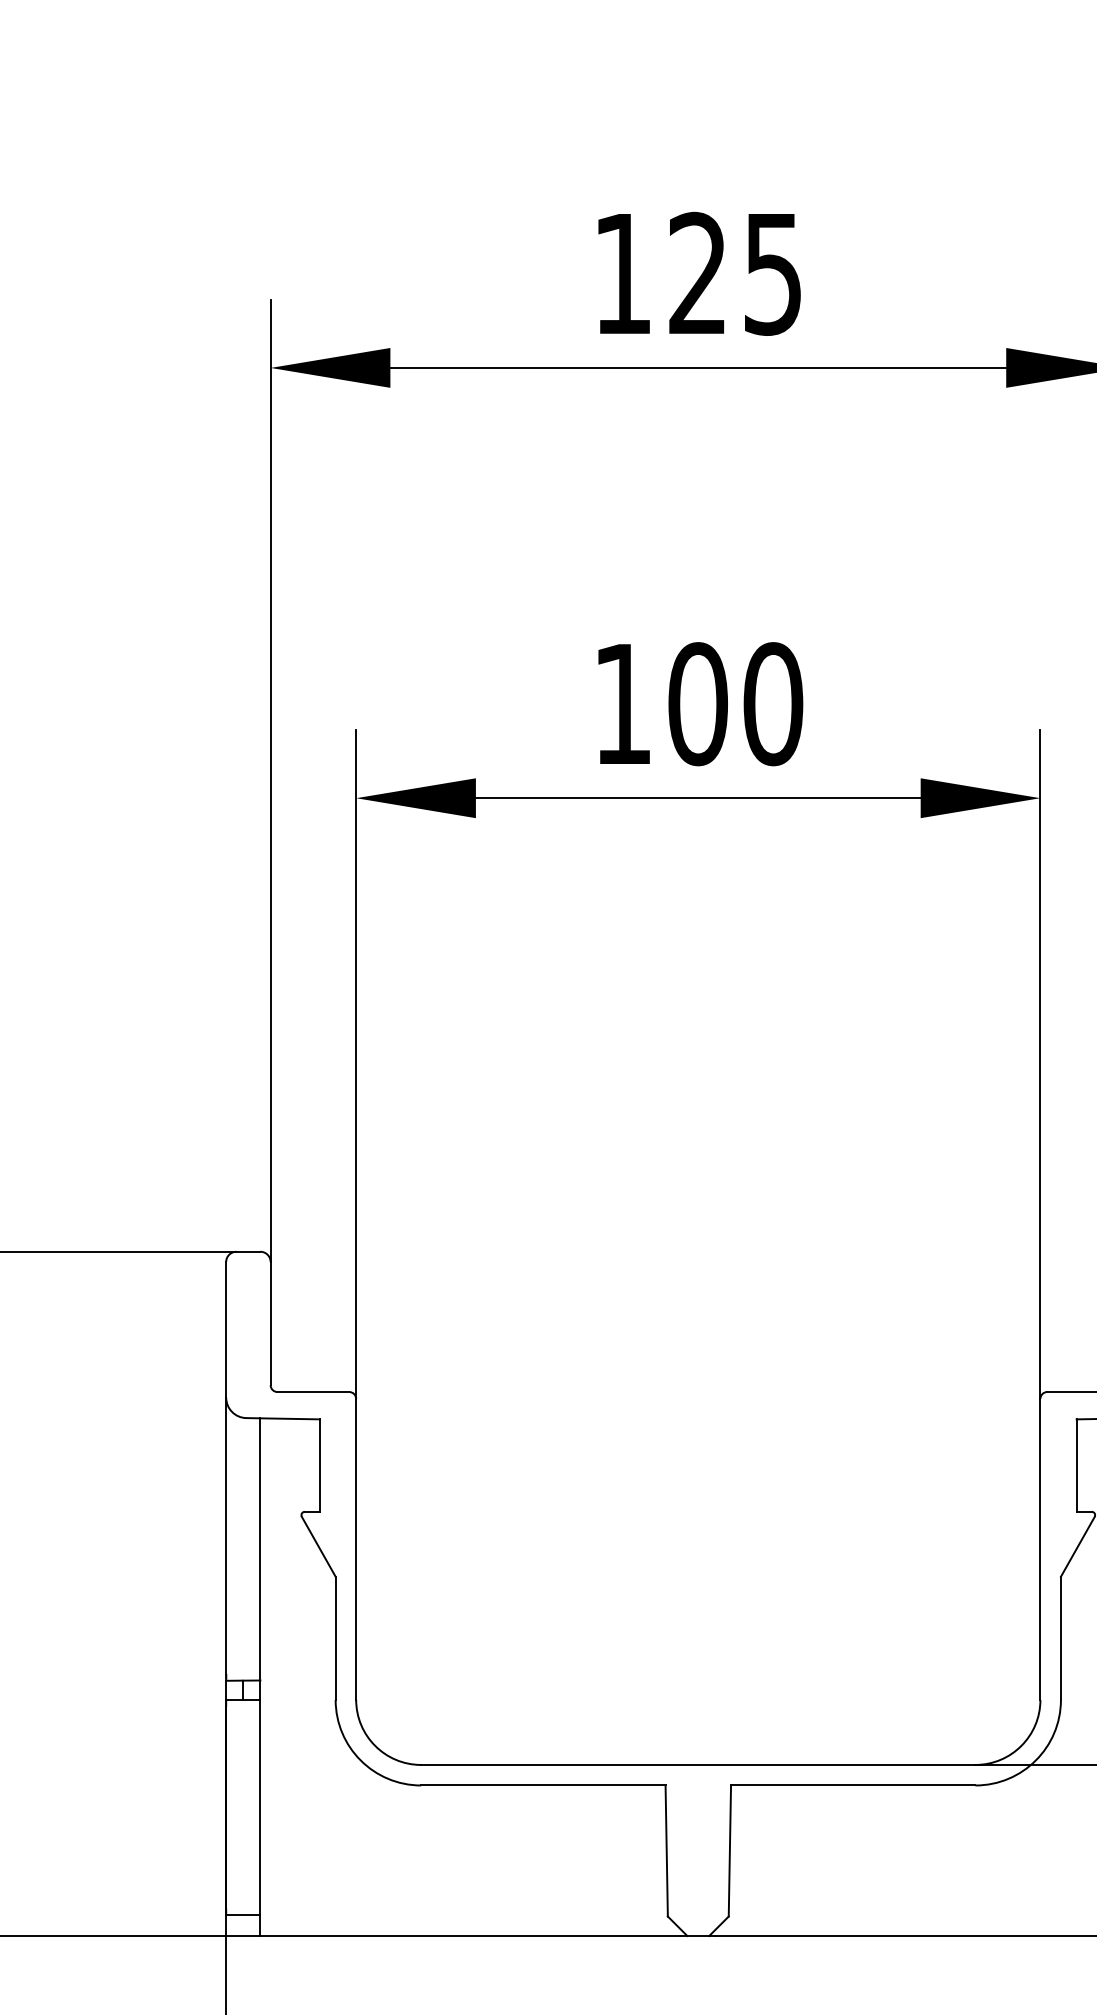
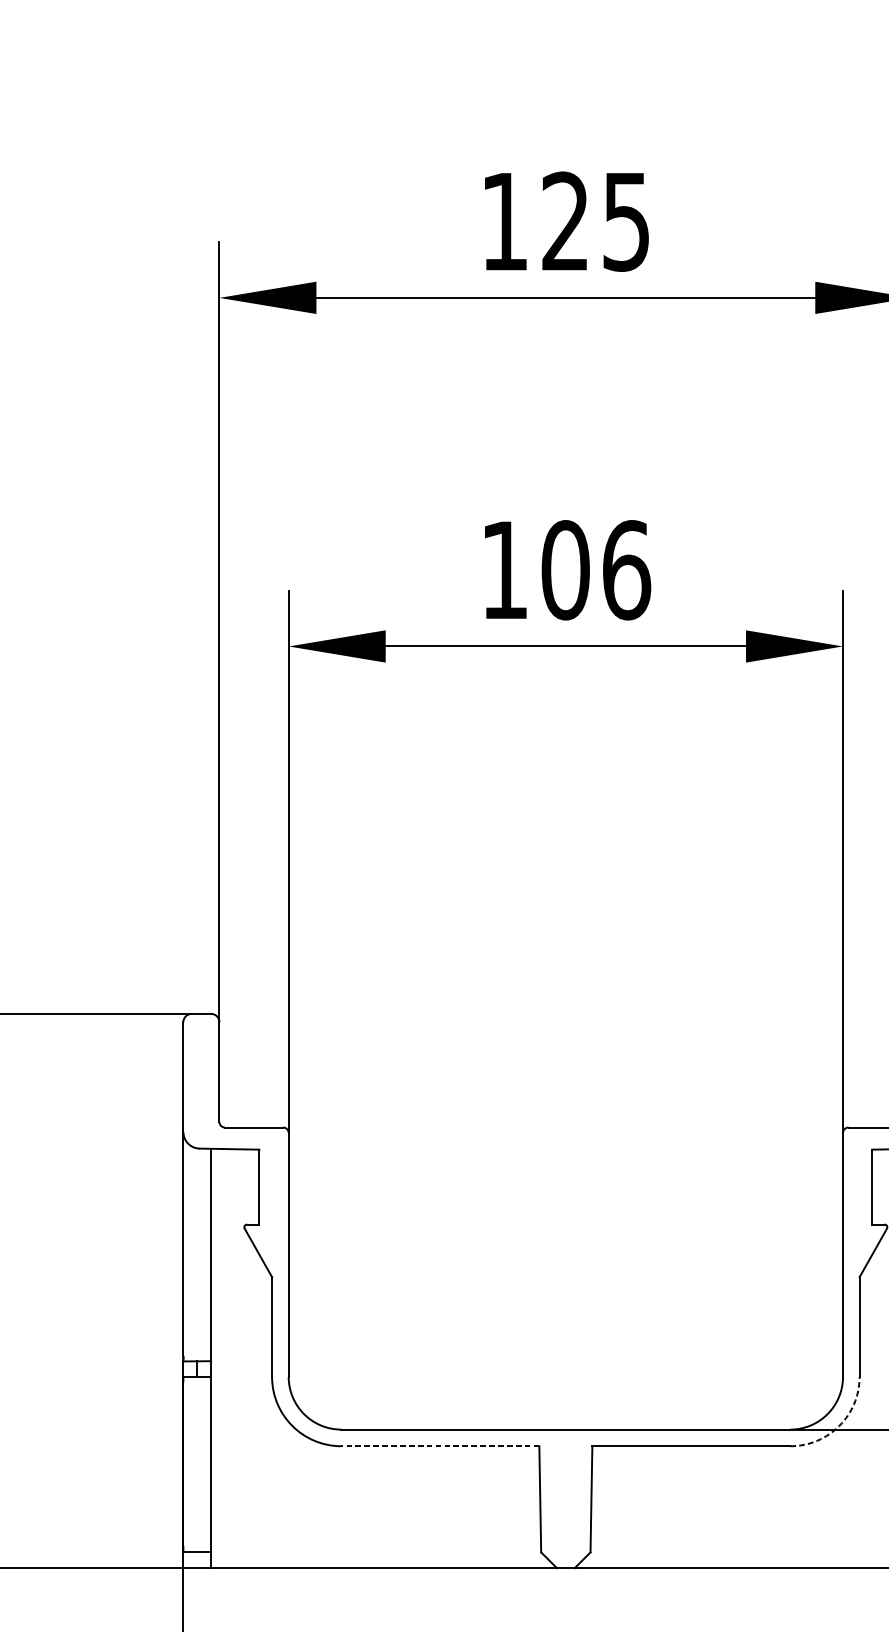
text: (773, 704) -> (626, 570), 100 -> 106
arc: (1035, 1760) -> (839, 1426), solid -> dashed
line: (542, 1785) -> (439, 1446), solid -> dashed

